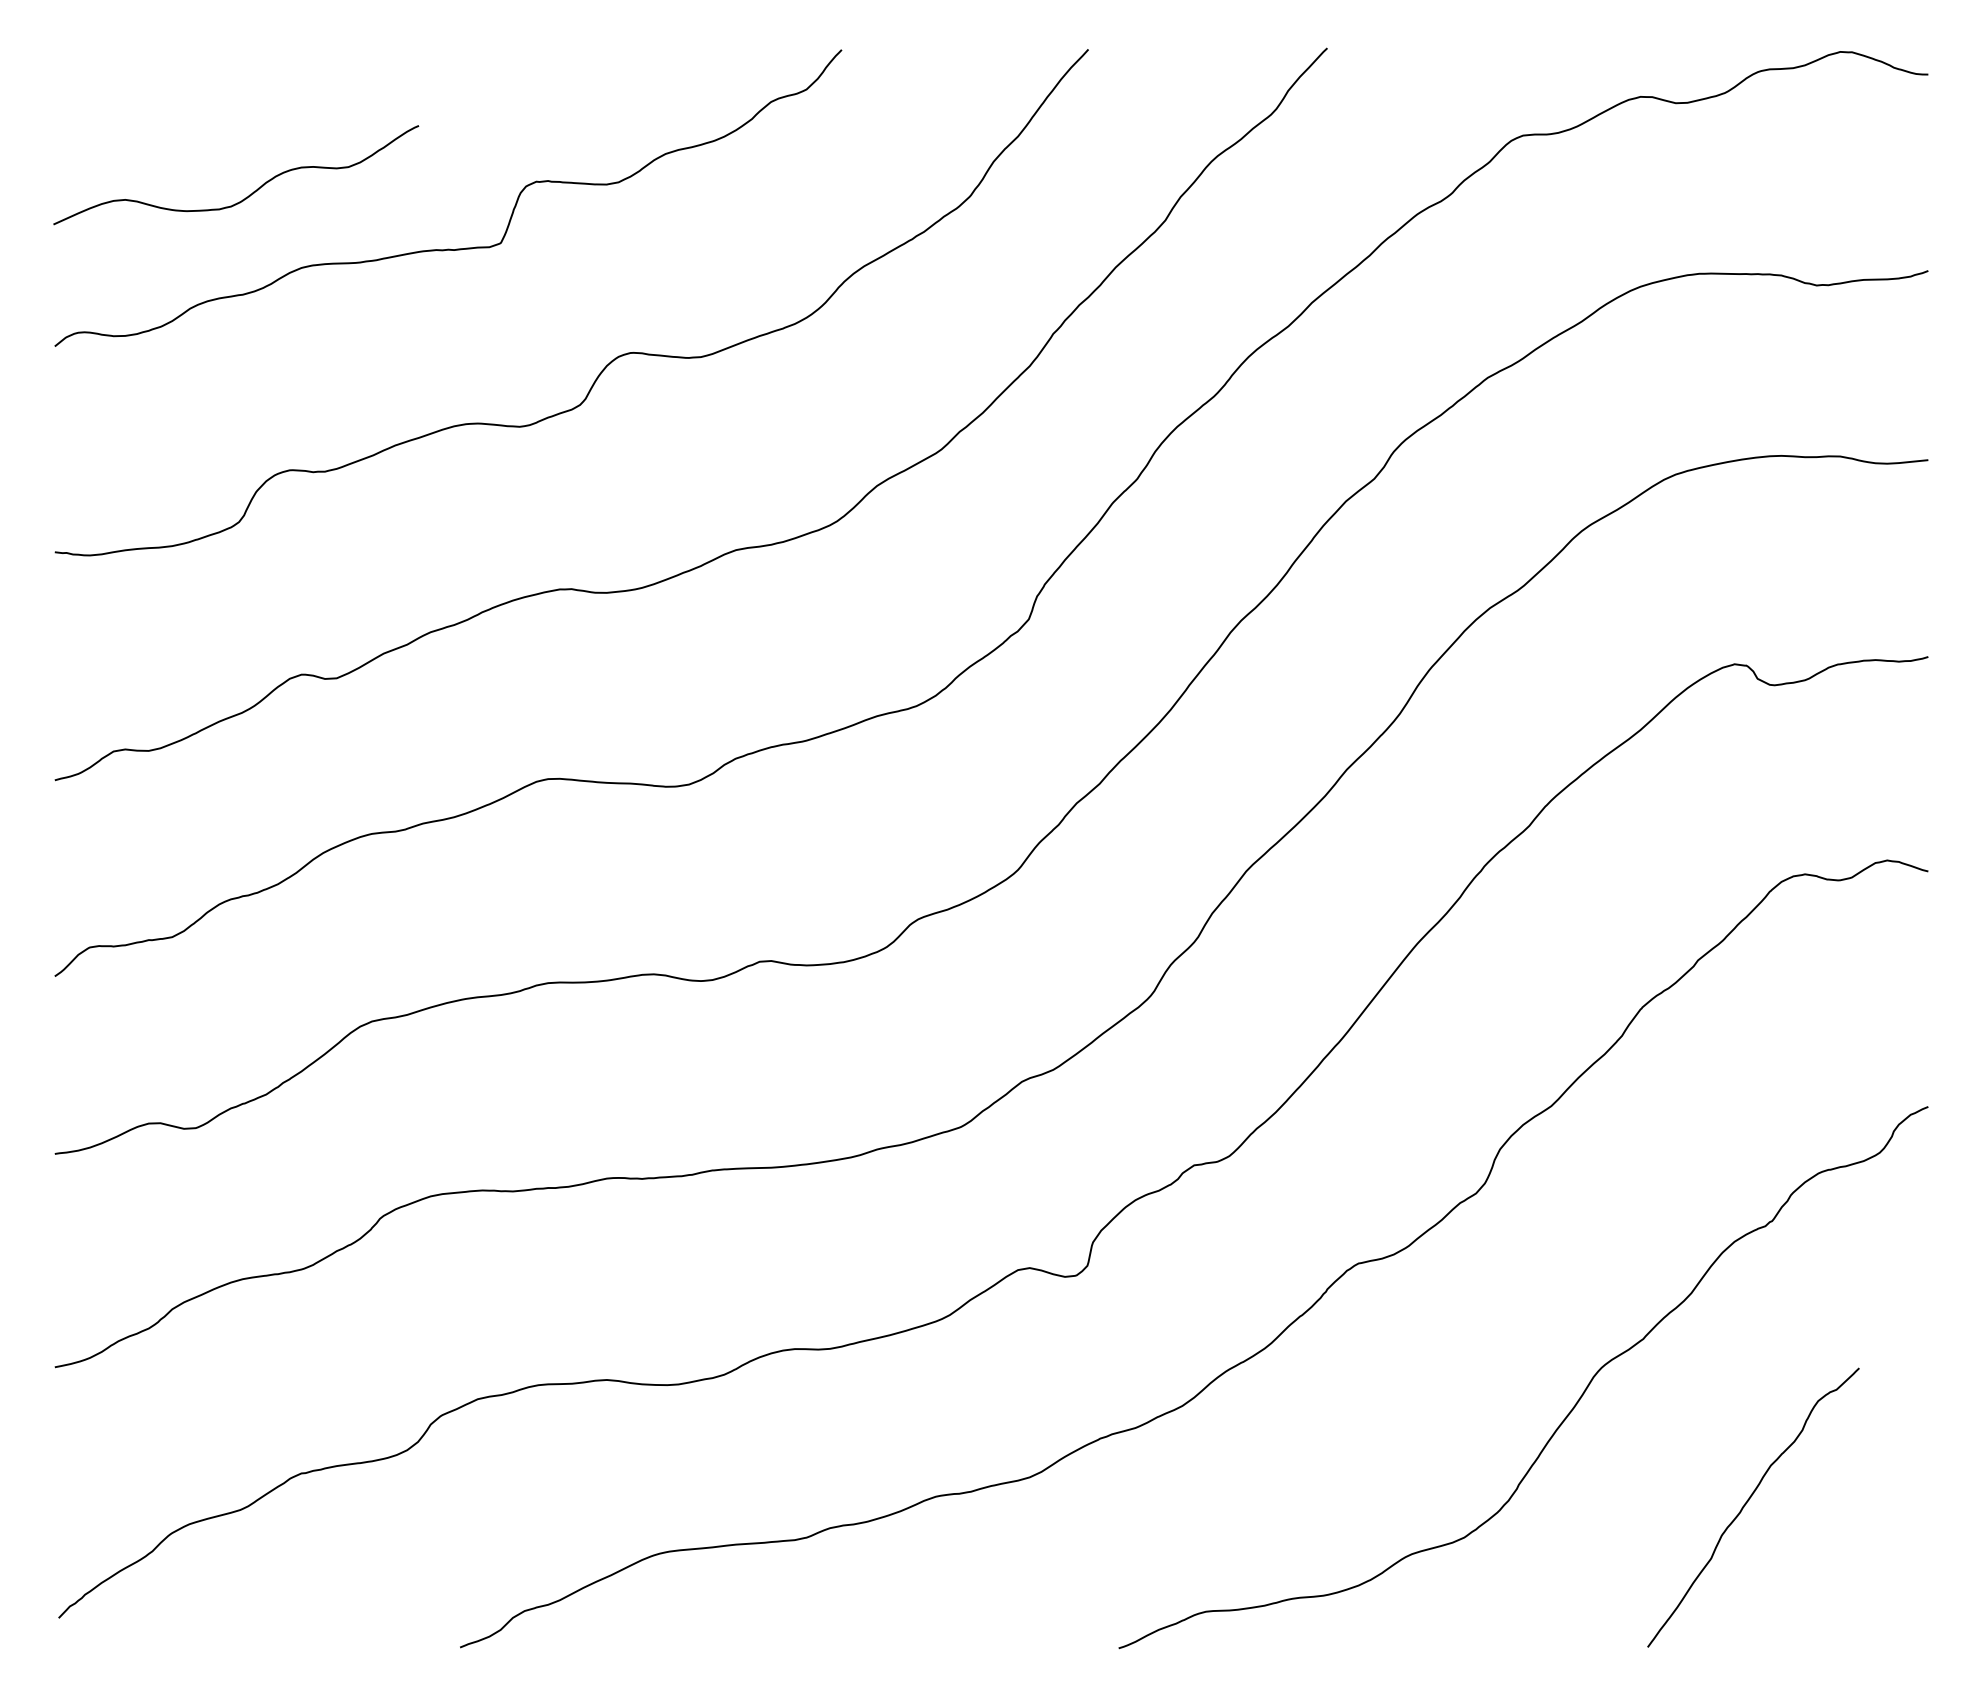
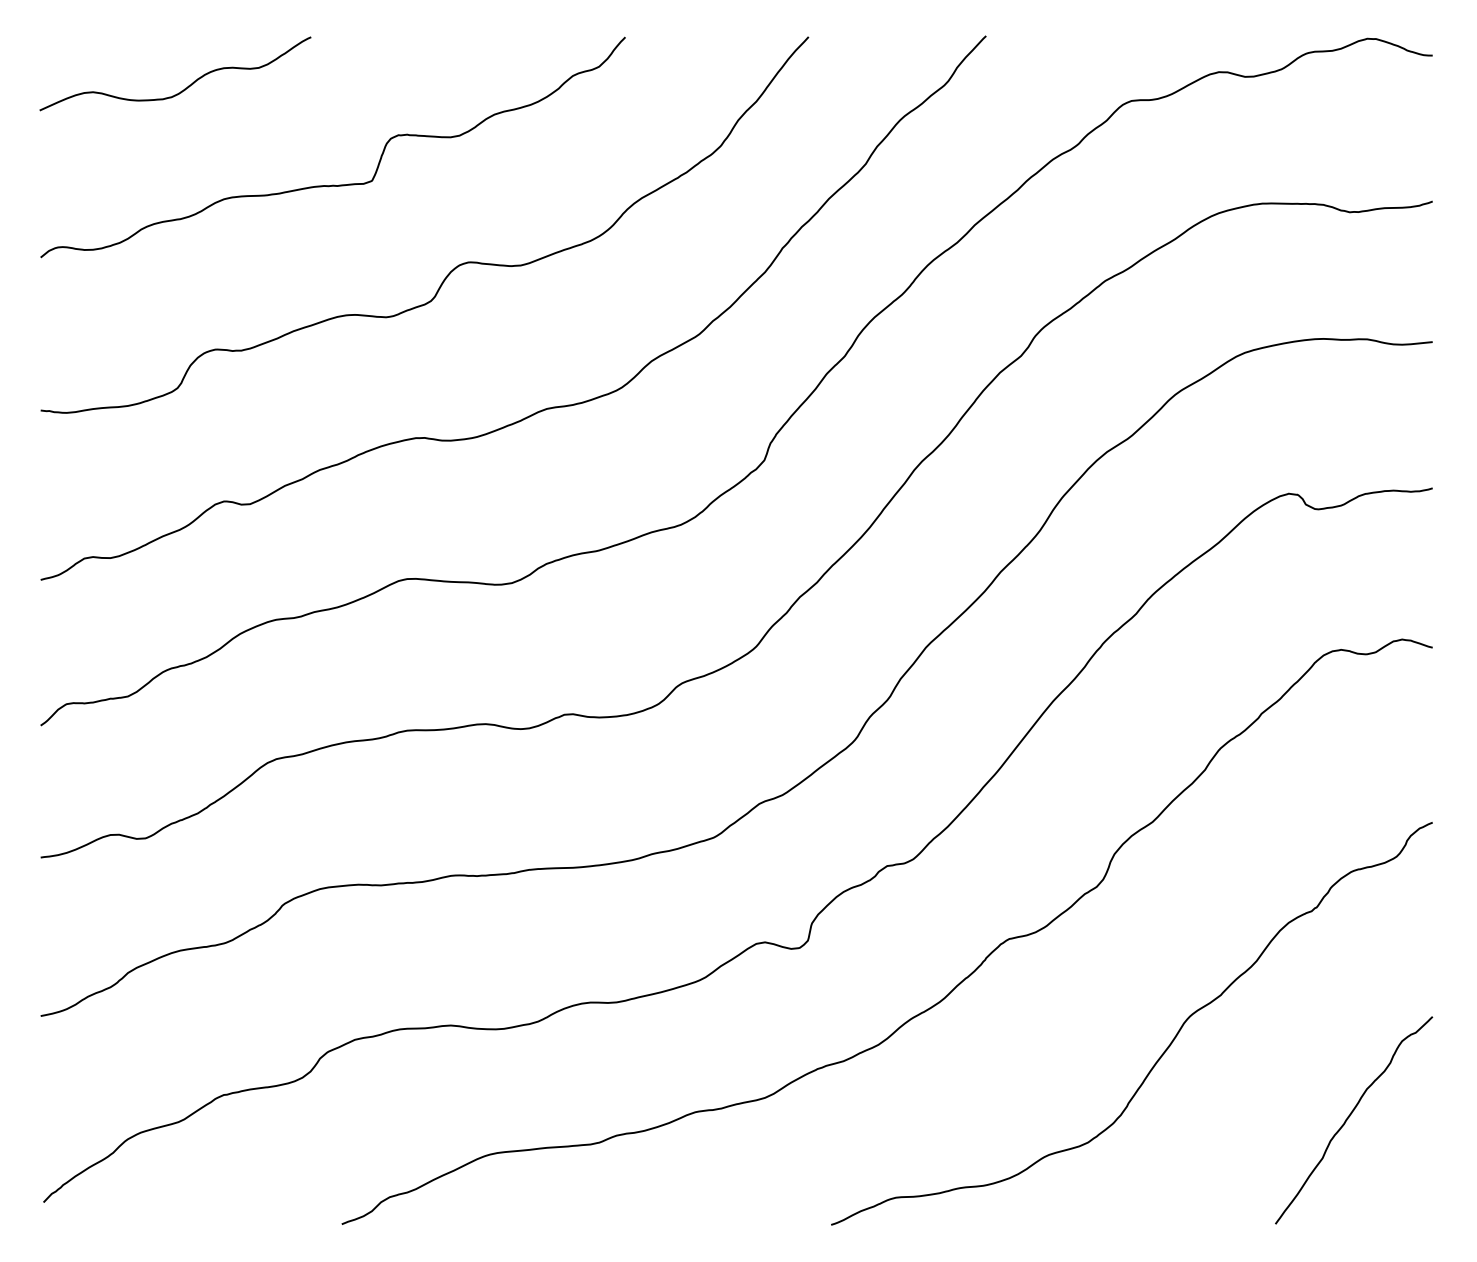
curve: (249, 194) -> (185, 88), moved
curve: (1747, 1503) -> (1349, 1117), moved

